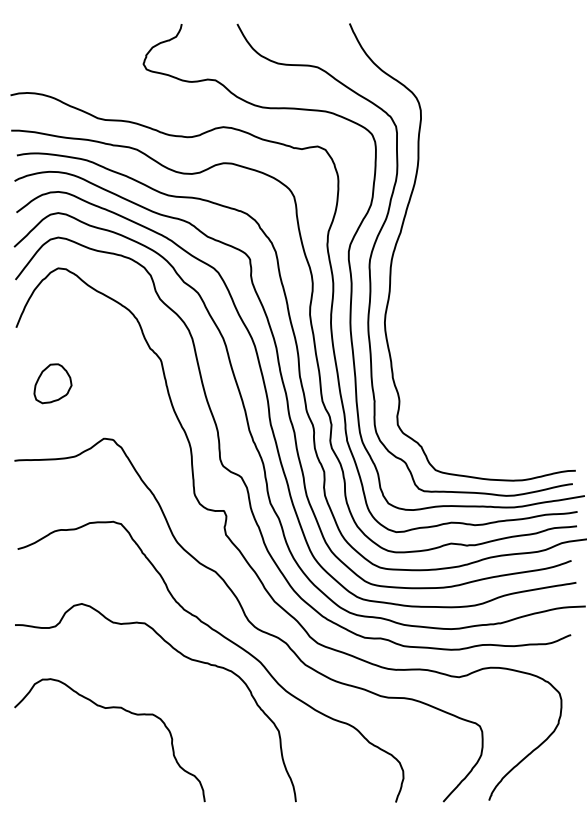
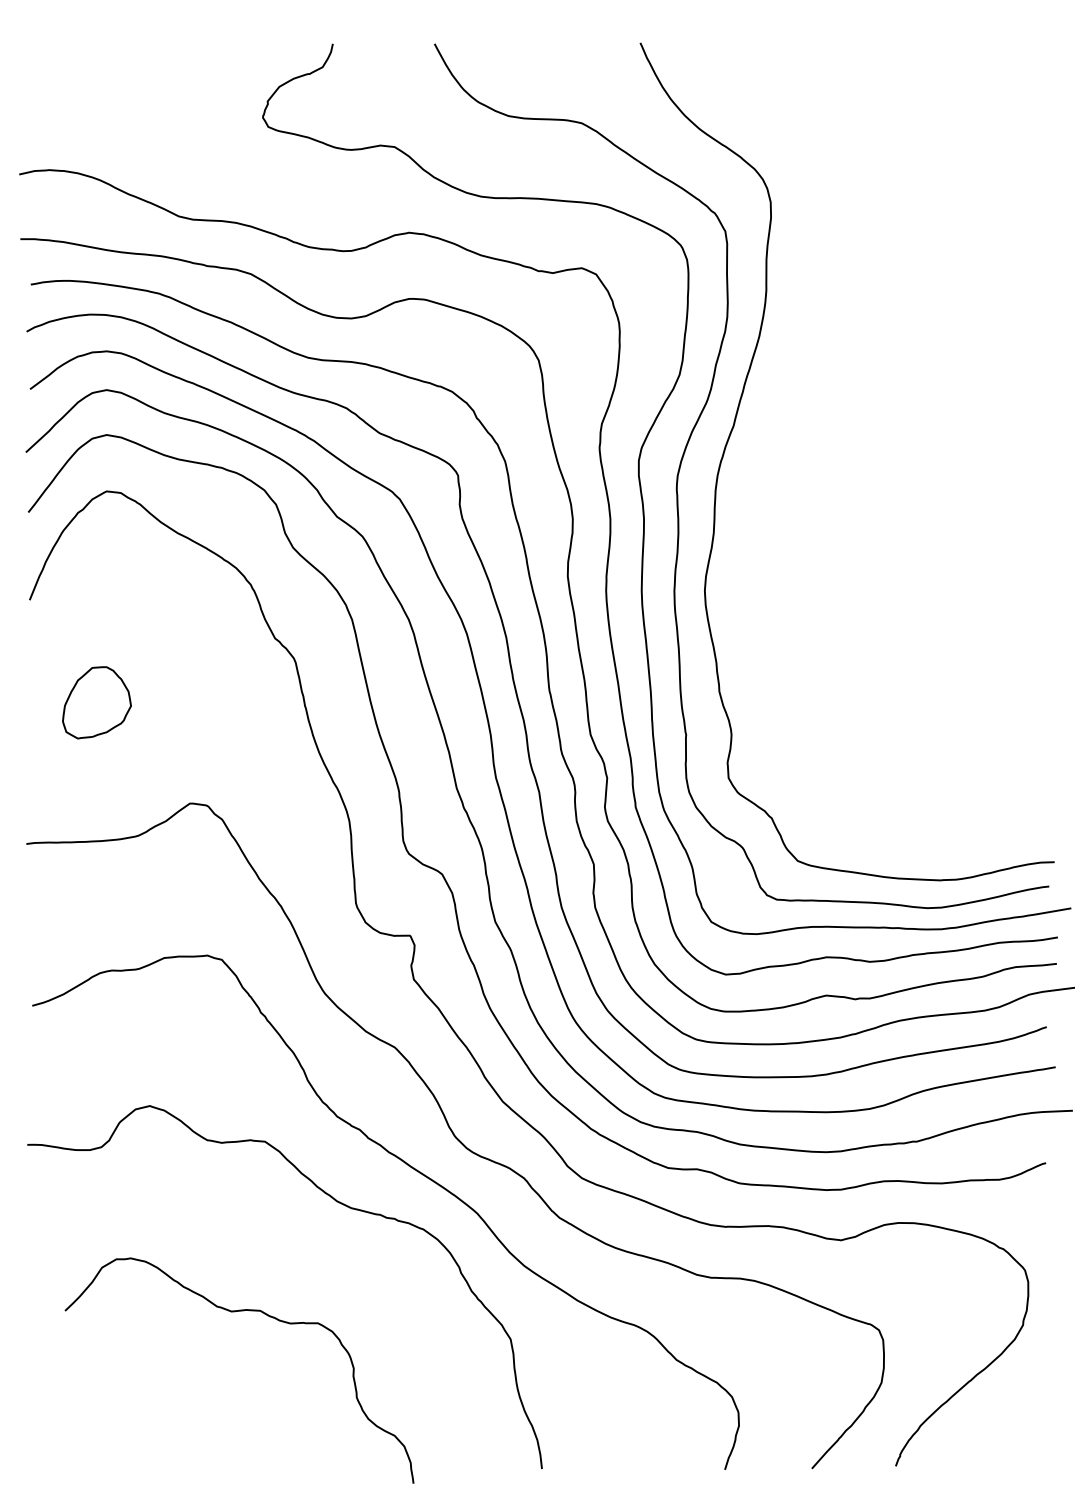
curve: (109, 708) -> (238, 1312), moved

